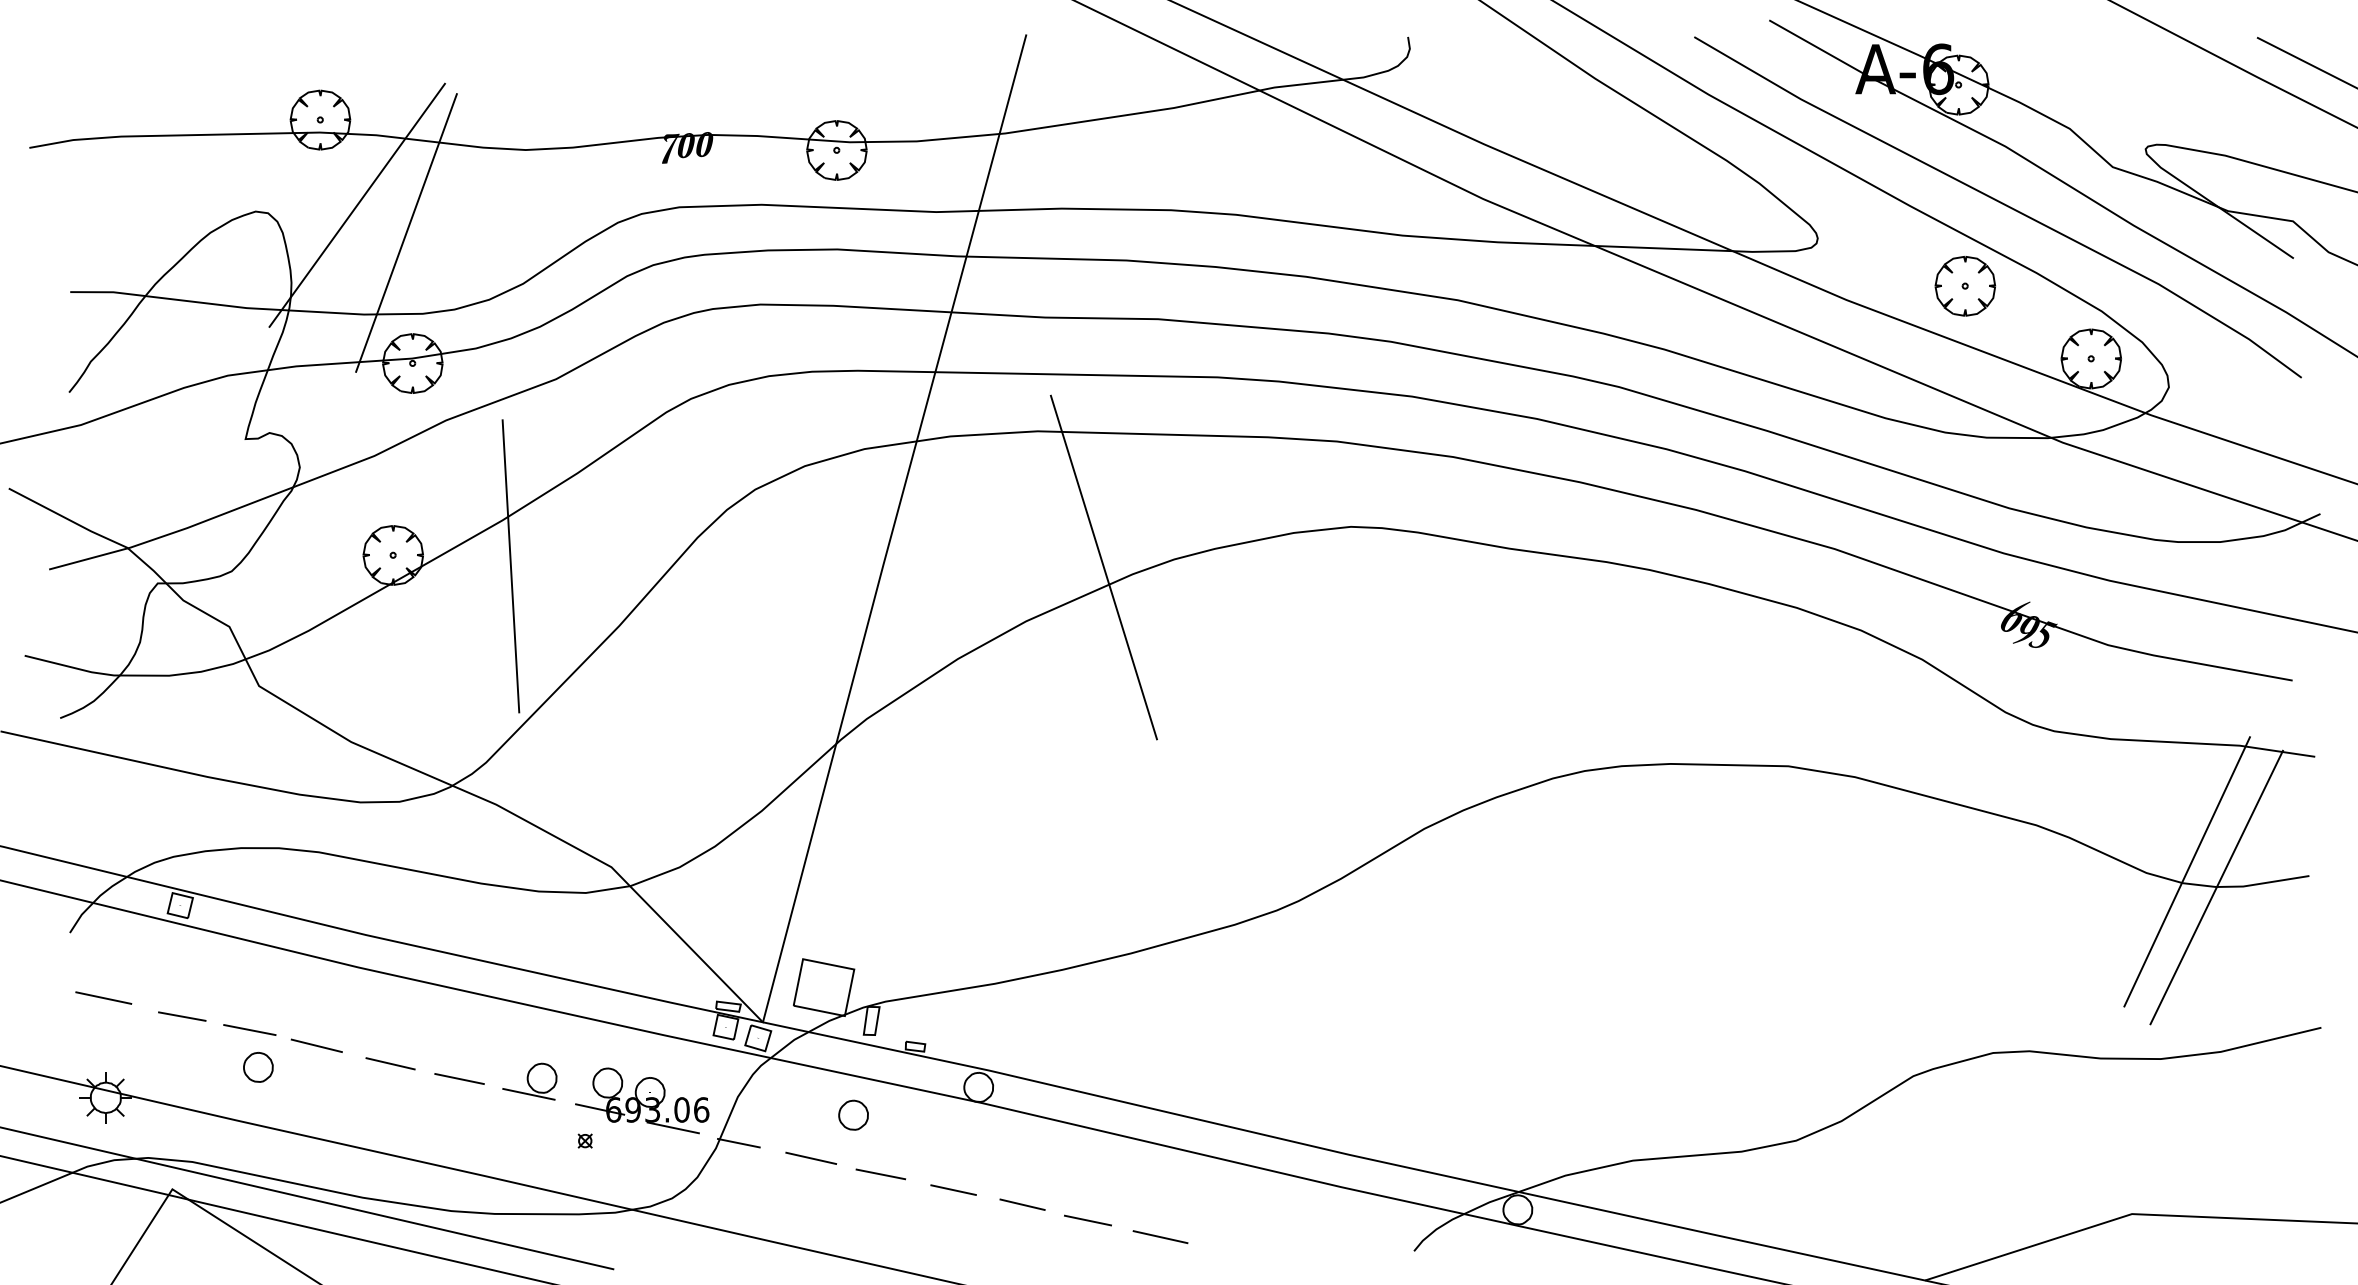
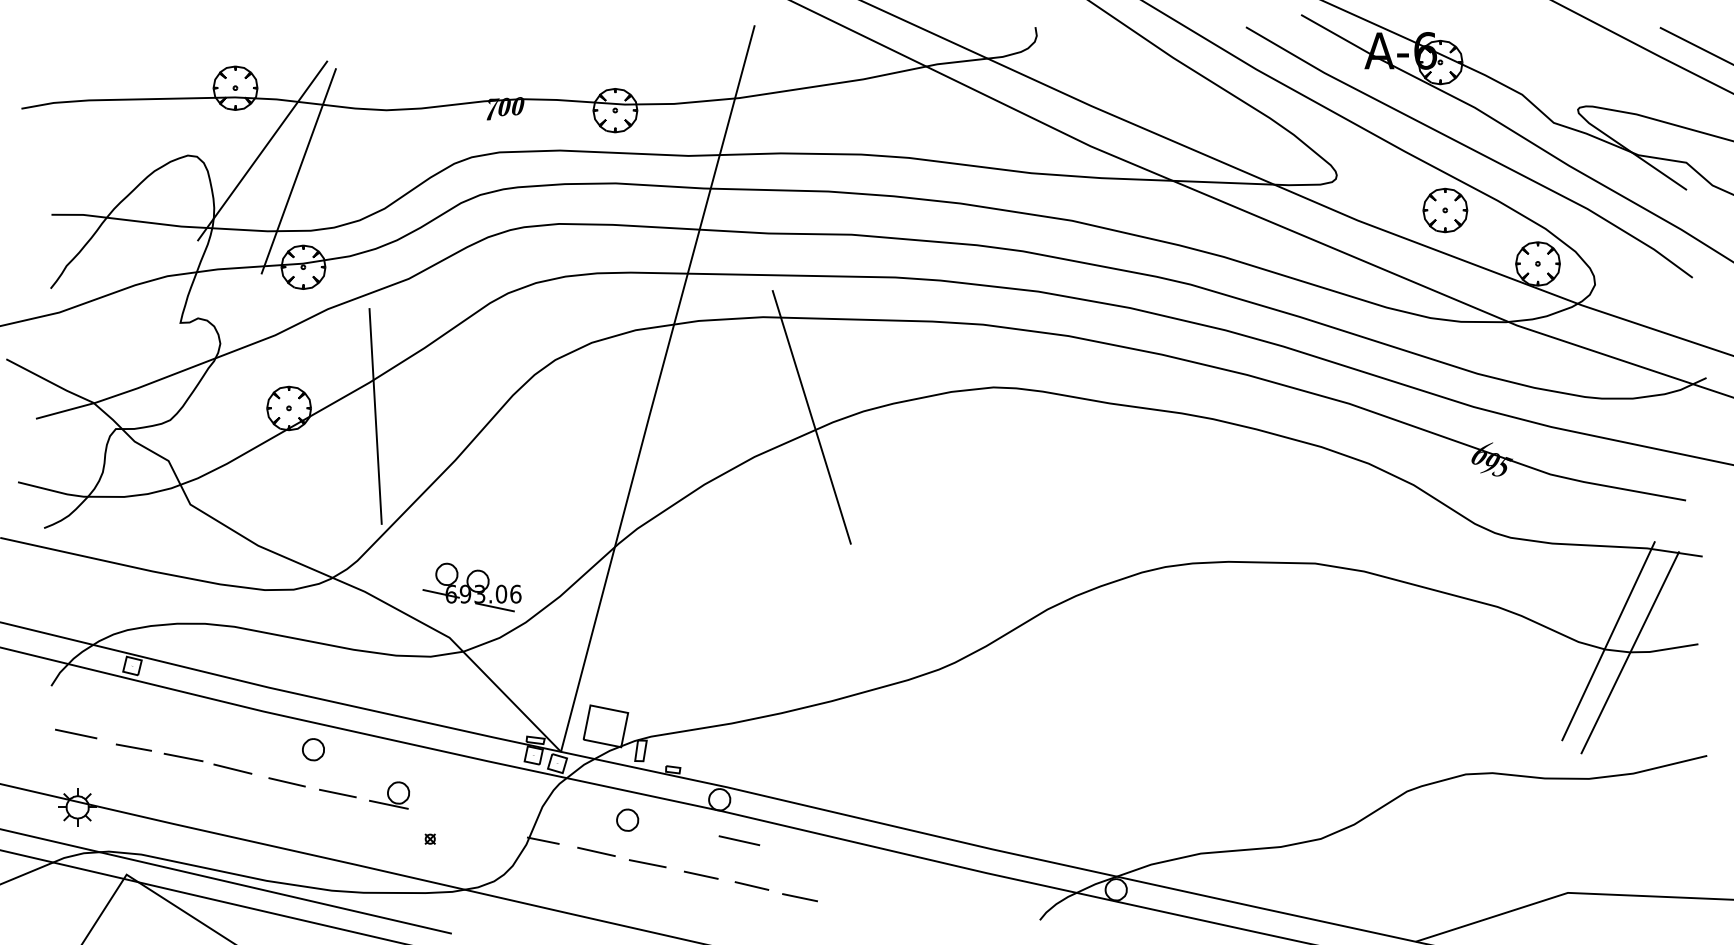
part: (258, 1067) -> (313, 749), moved
part: (642, 1100) -> (472, 587), moved
line: (1160, 1237) -> (739, 840), moved

